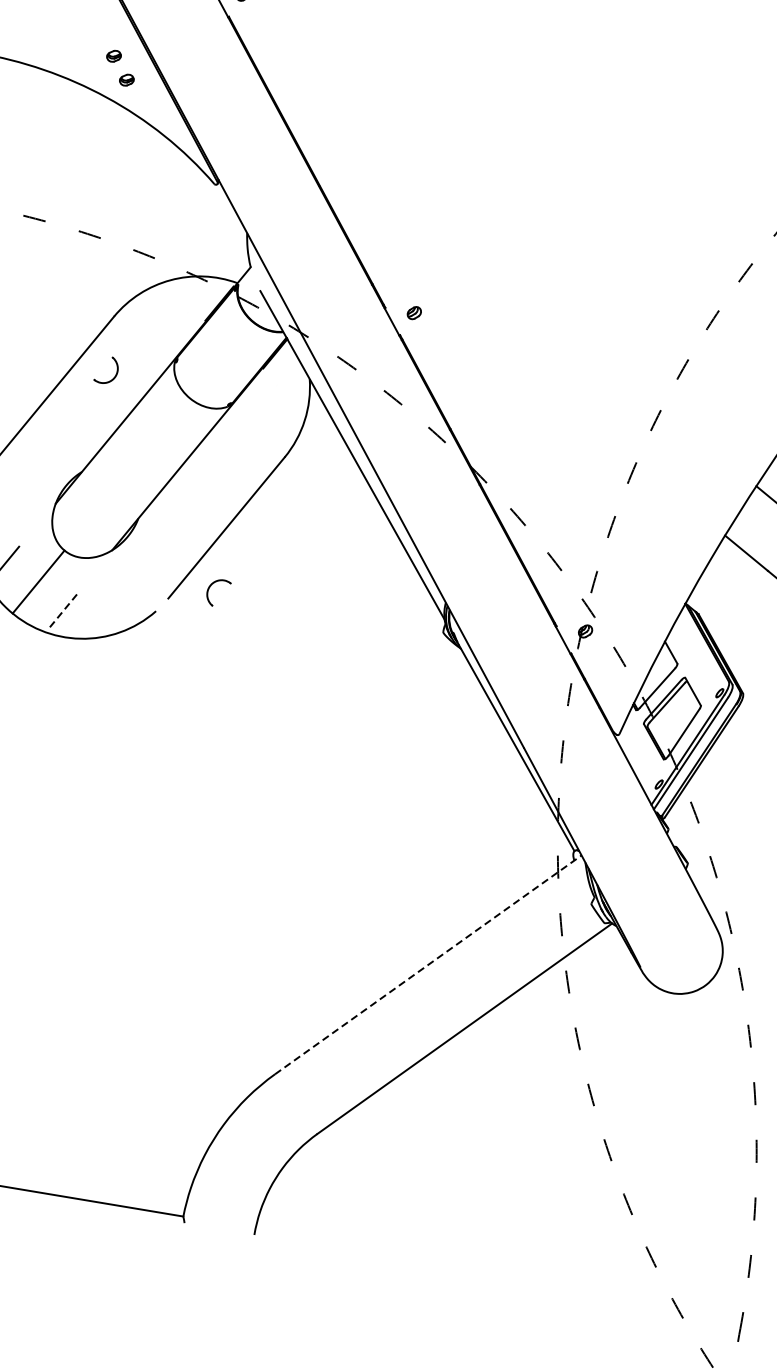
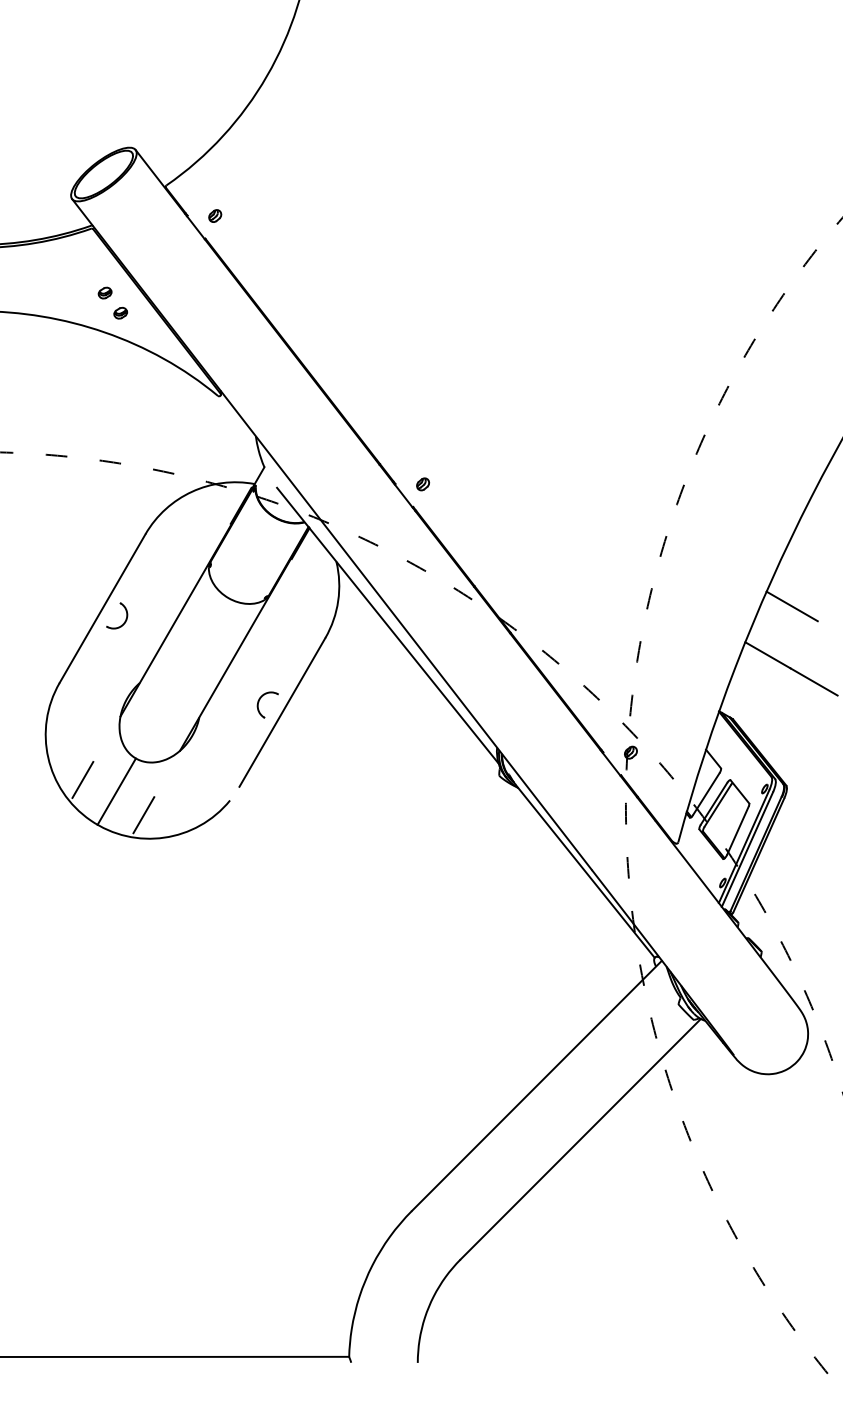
part: (115, 374) -> (125, 618), moved
part: (209, 588) -> (259, 702), moved
line: (62, 611) -> (143, 815), dashed -> solid
line: (427, 964) -> (536, 1085), dashed -> solid

